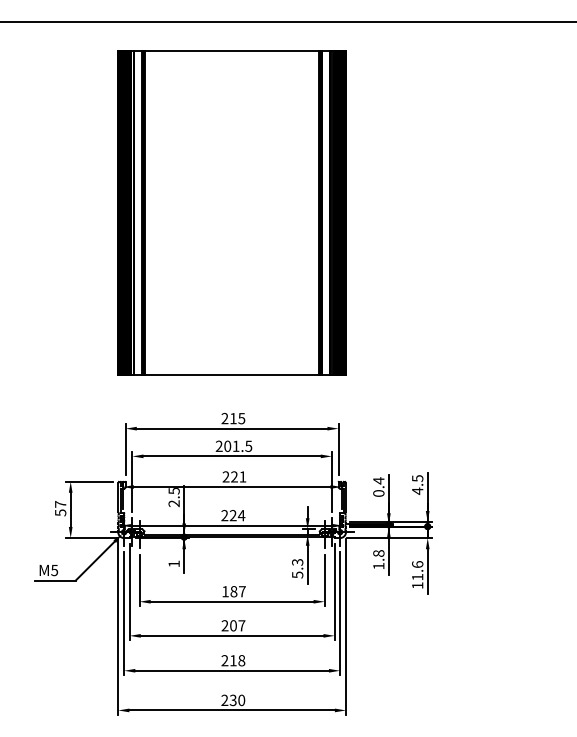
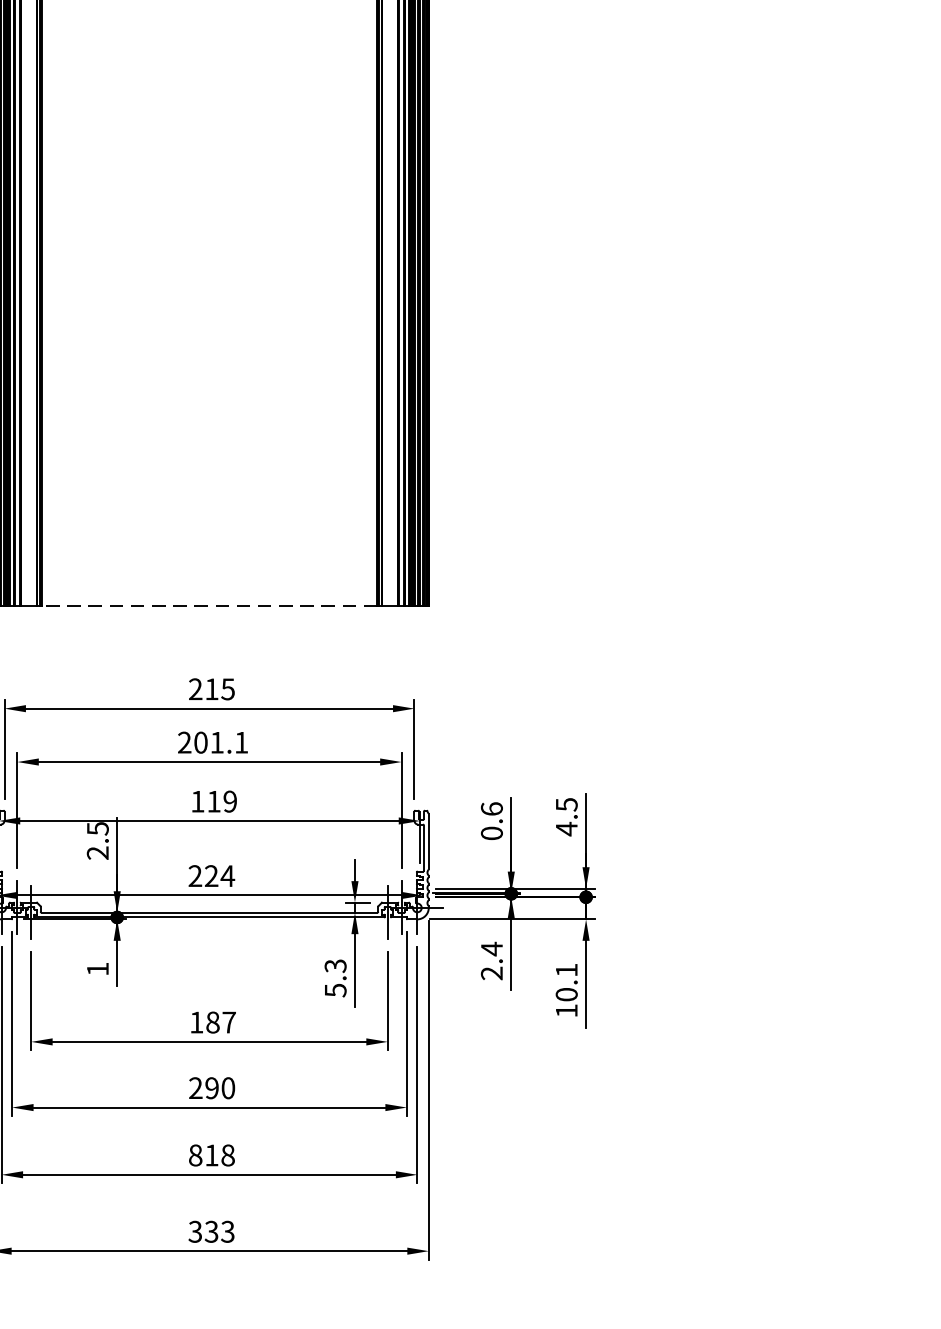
line: (231, 375) -> (208, 606), solid -> dashed
text: (248, 446) -> (240, 742), 201.5 -> 201.1
text: (234, 476) -> (214, 800), 221 -> 119
text: (378, 480) -> (491, 808), 0.4 -> 0.6
text: (378, 559) -> (491, 960), 1.8 -> 2.4
text: (417, 570) -> (566, 981), 11.6 -> 10.1
text: (237, 625) -> (219, 1087), 207 -> 290
text: (224, 660) -> (194, 1155), 218 -> 818
text: (233, 700) -> (212, 1232), 230 -> 333

